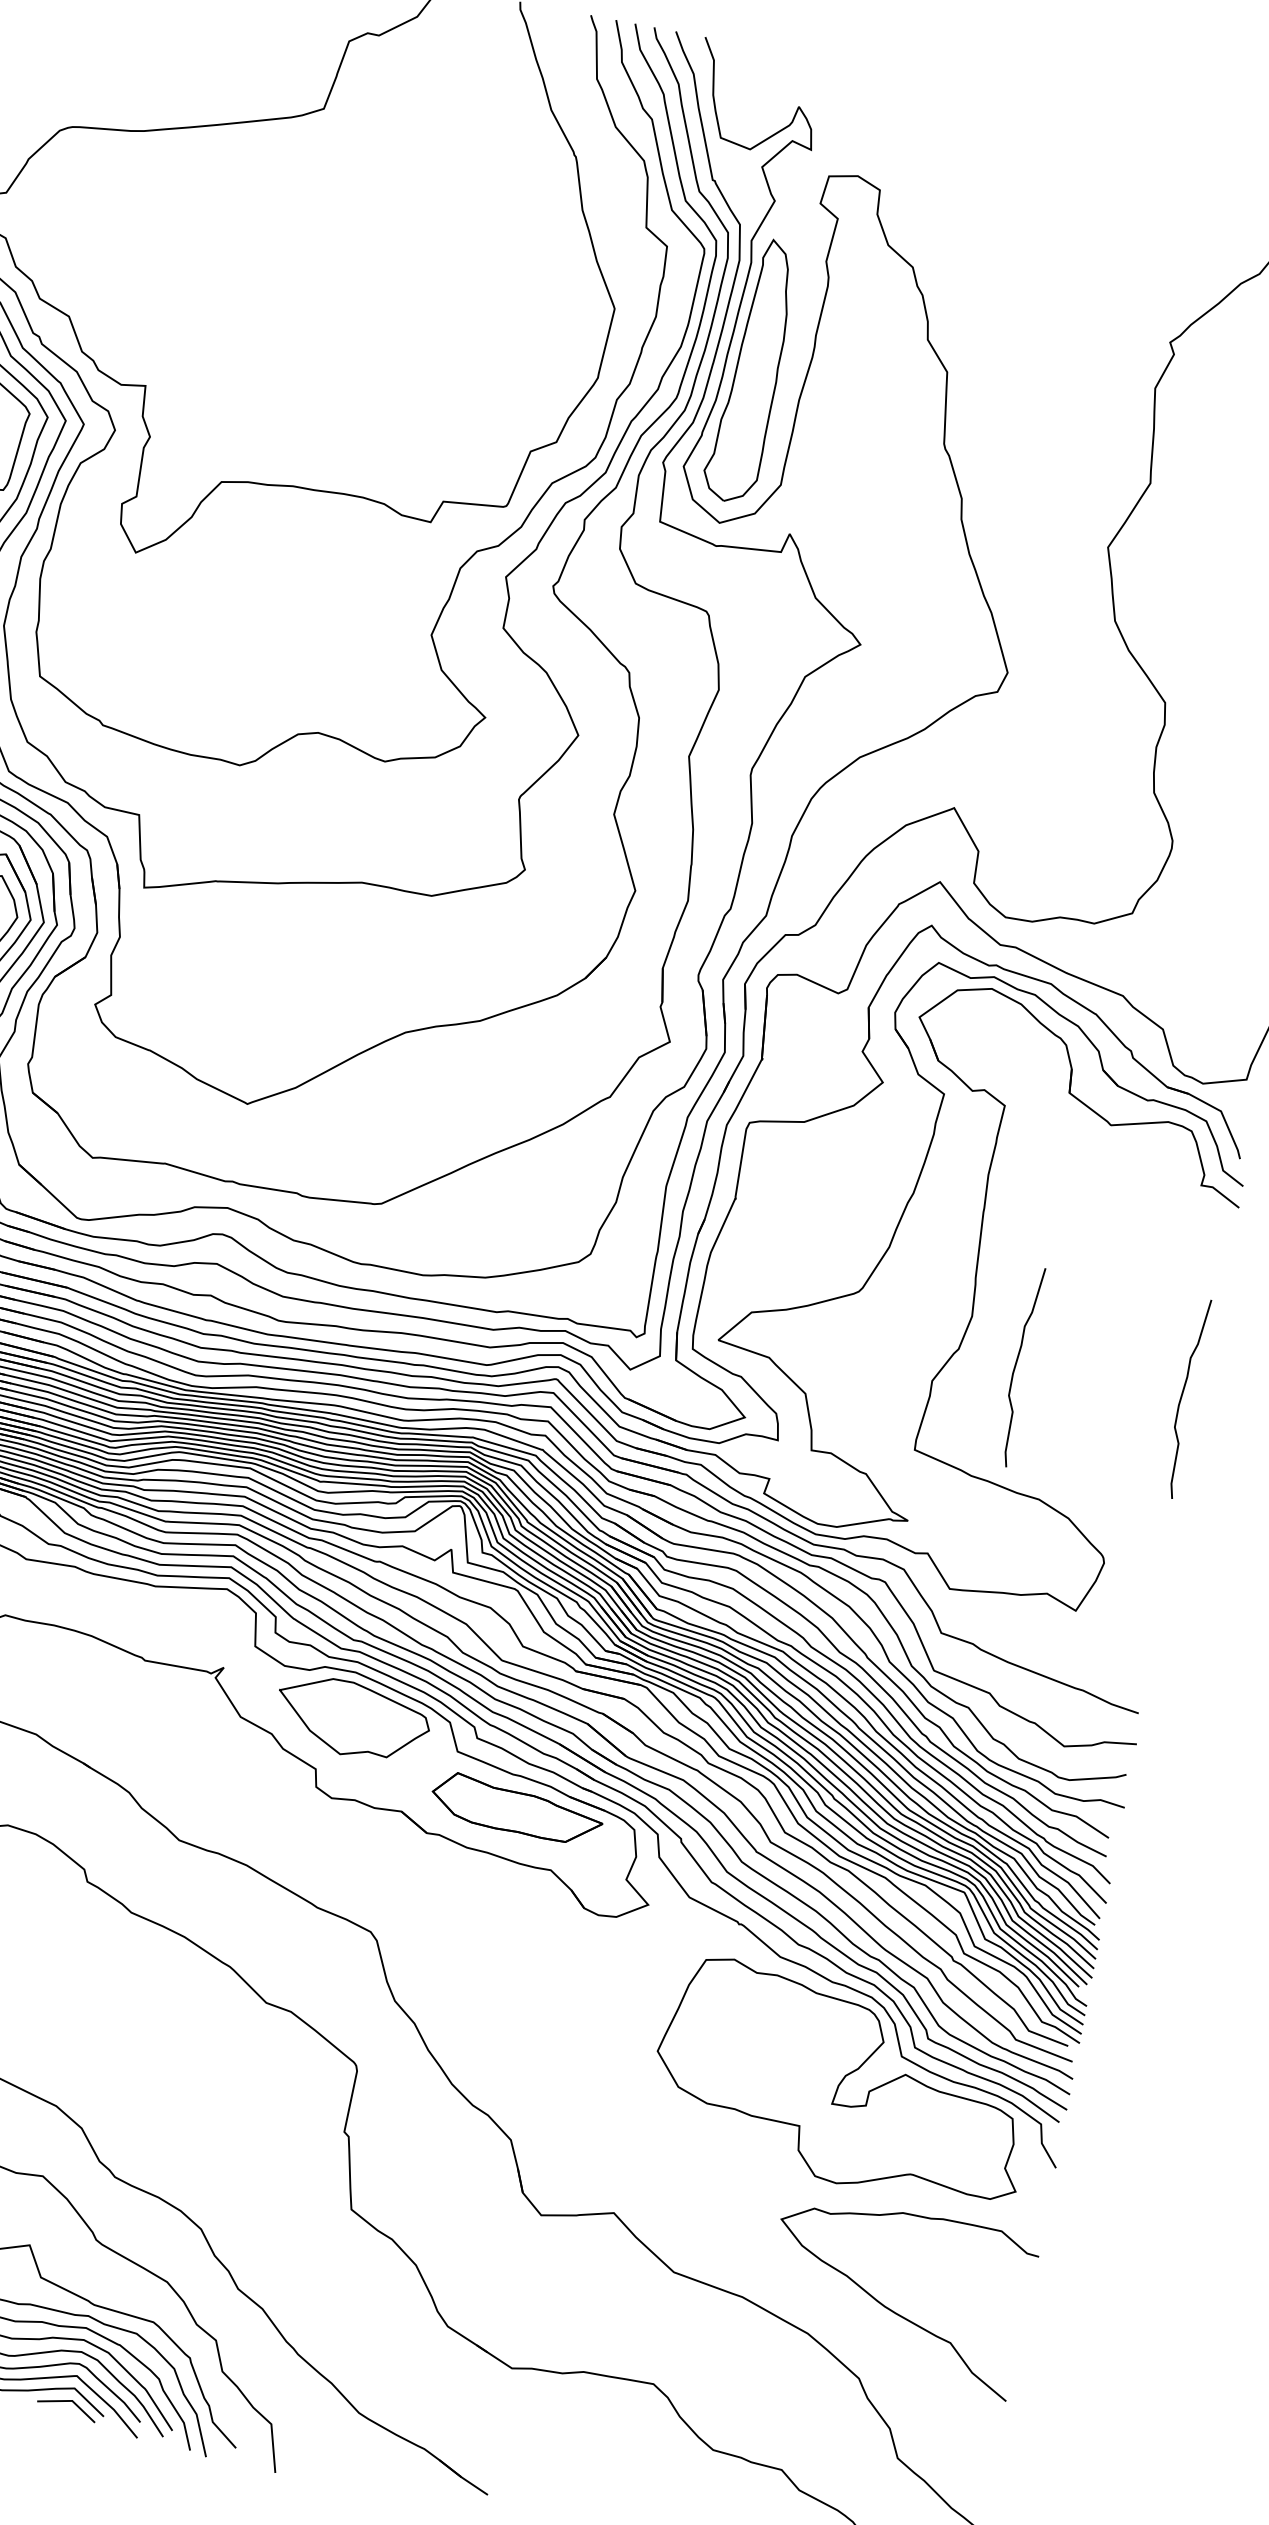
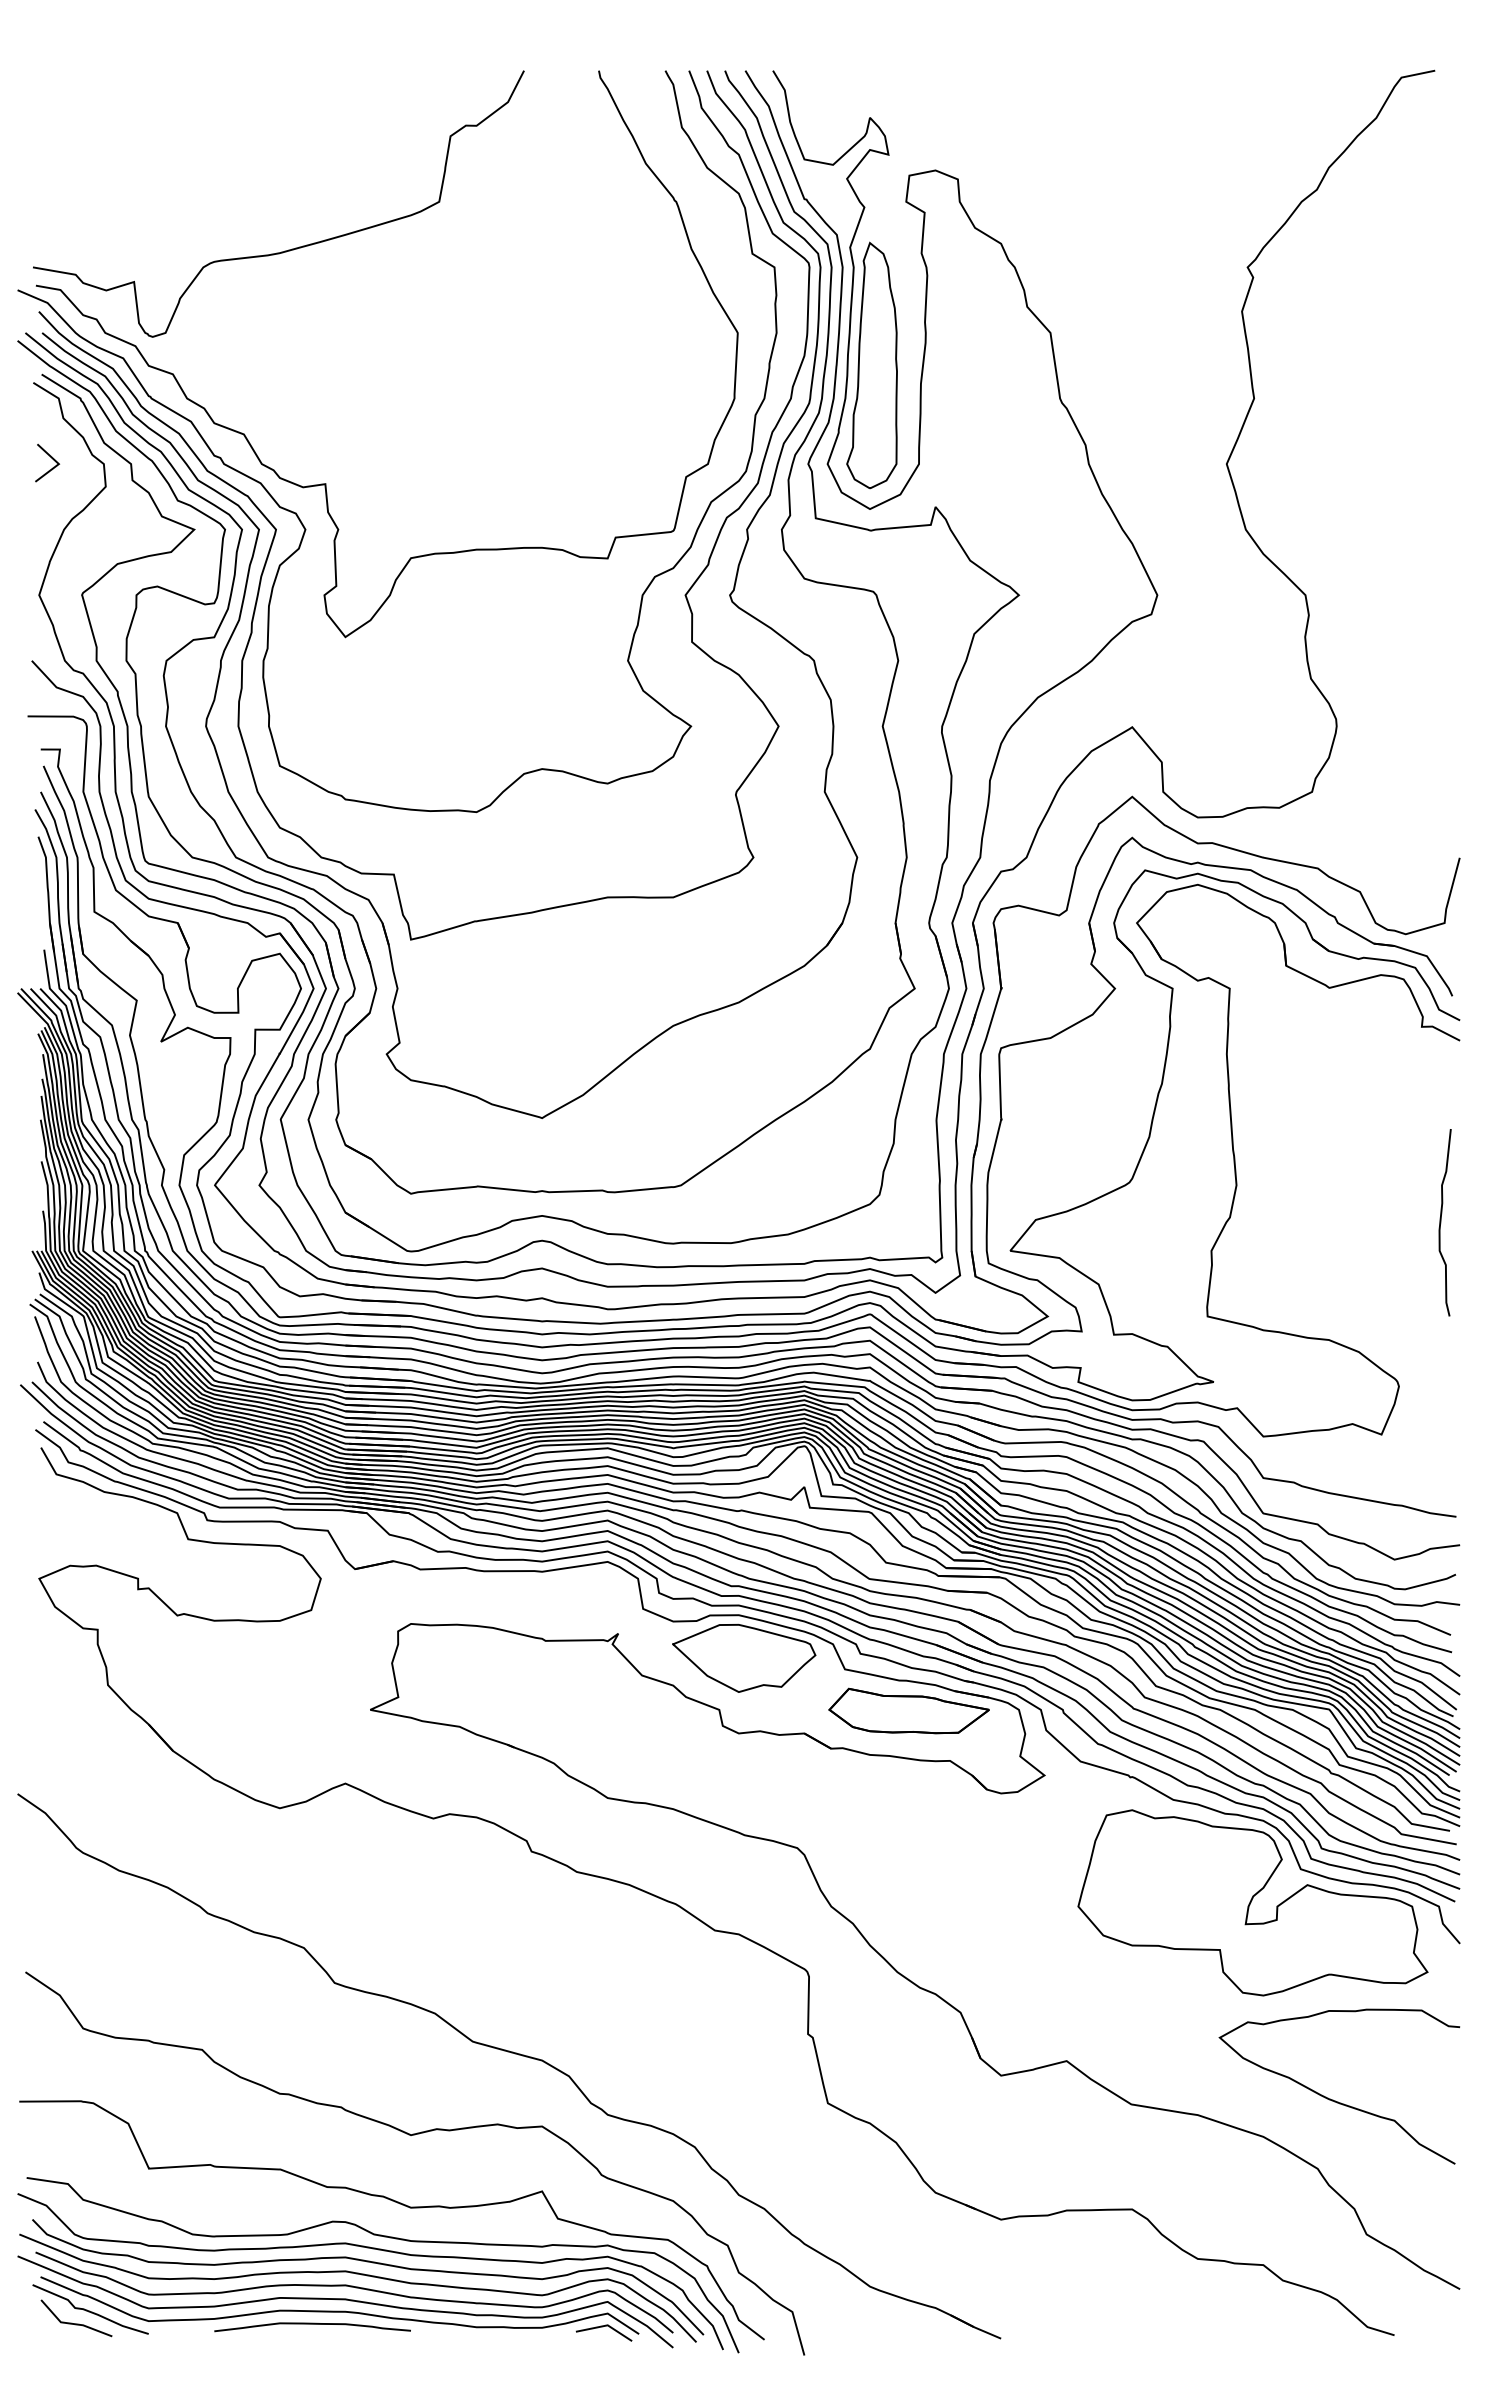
curve: (1016, 1365) -> (1285, 1222), removed

